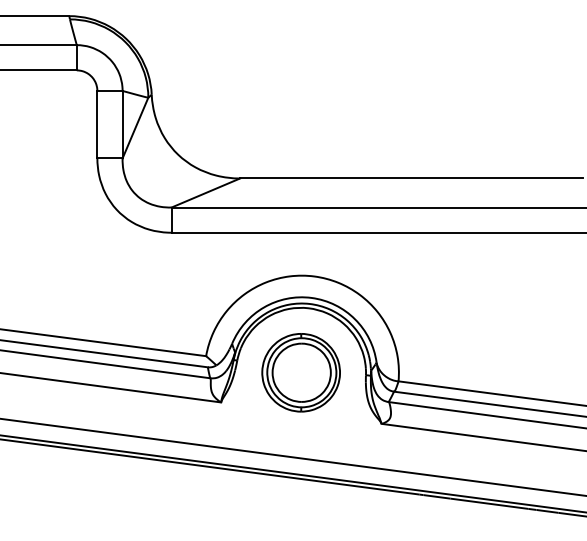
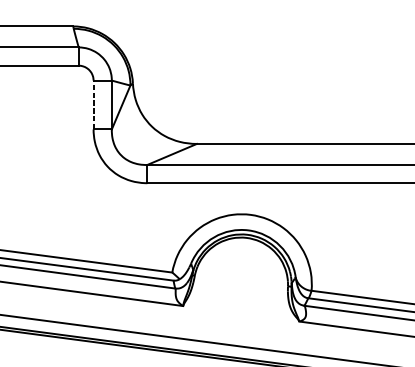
line: (97, 124) -> (93, 104), solid -> dashed
part: (300, 372) -> (240, 284), removed

